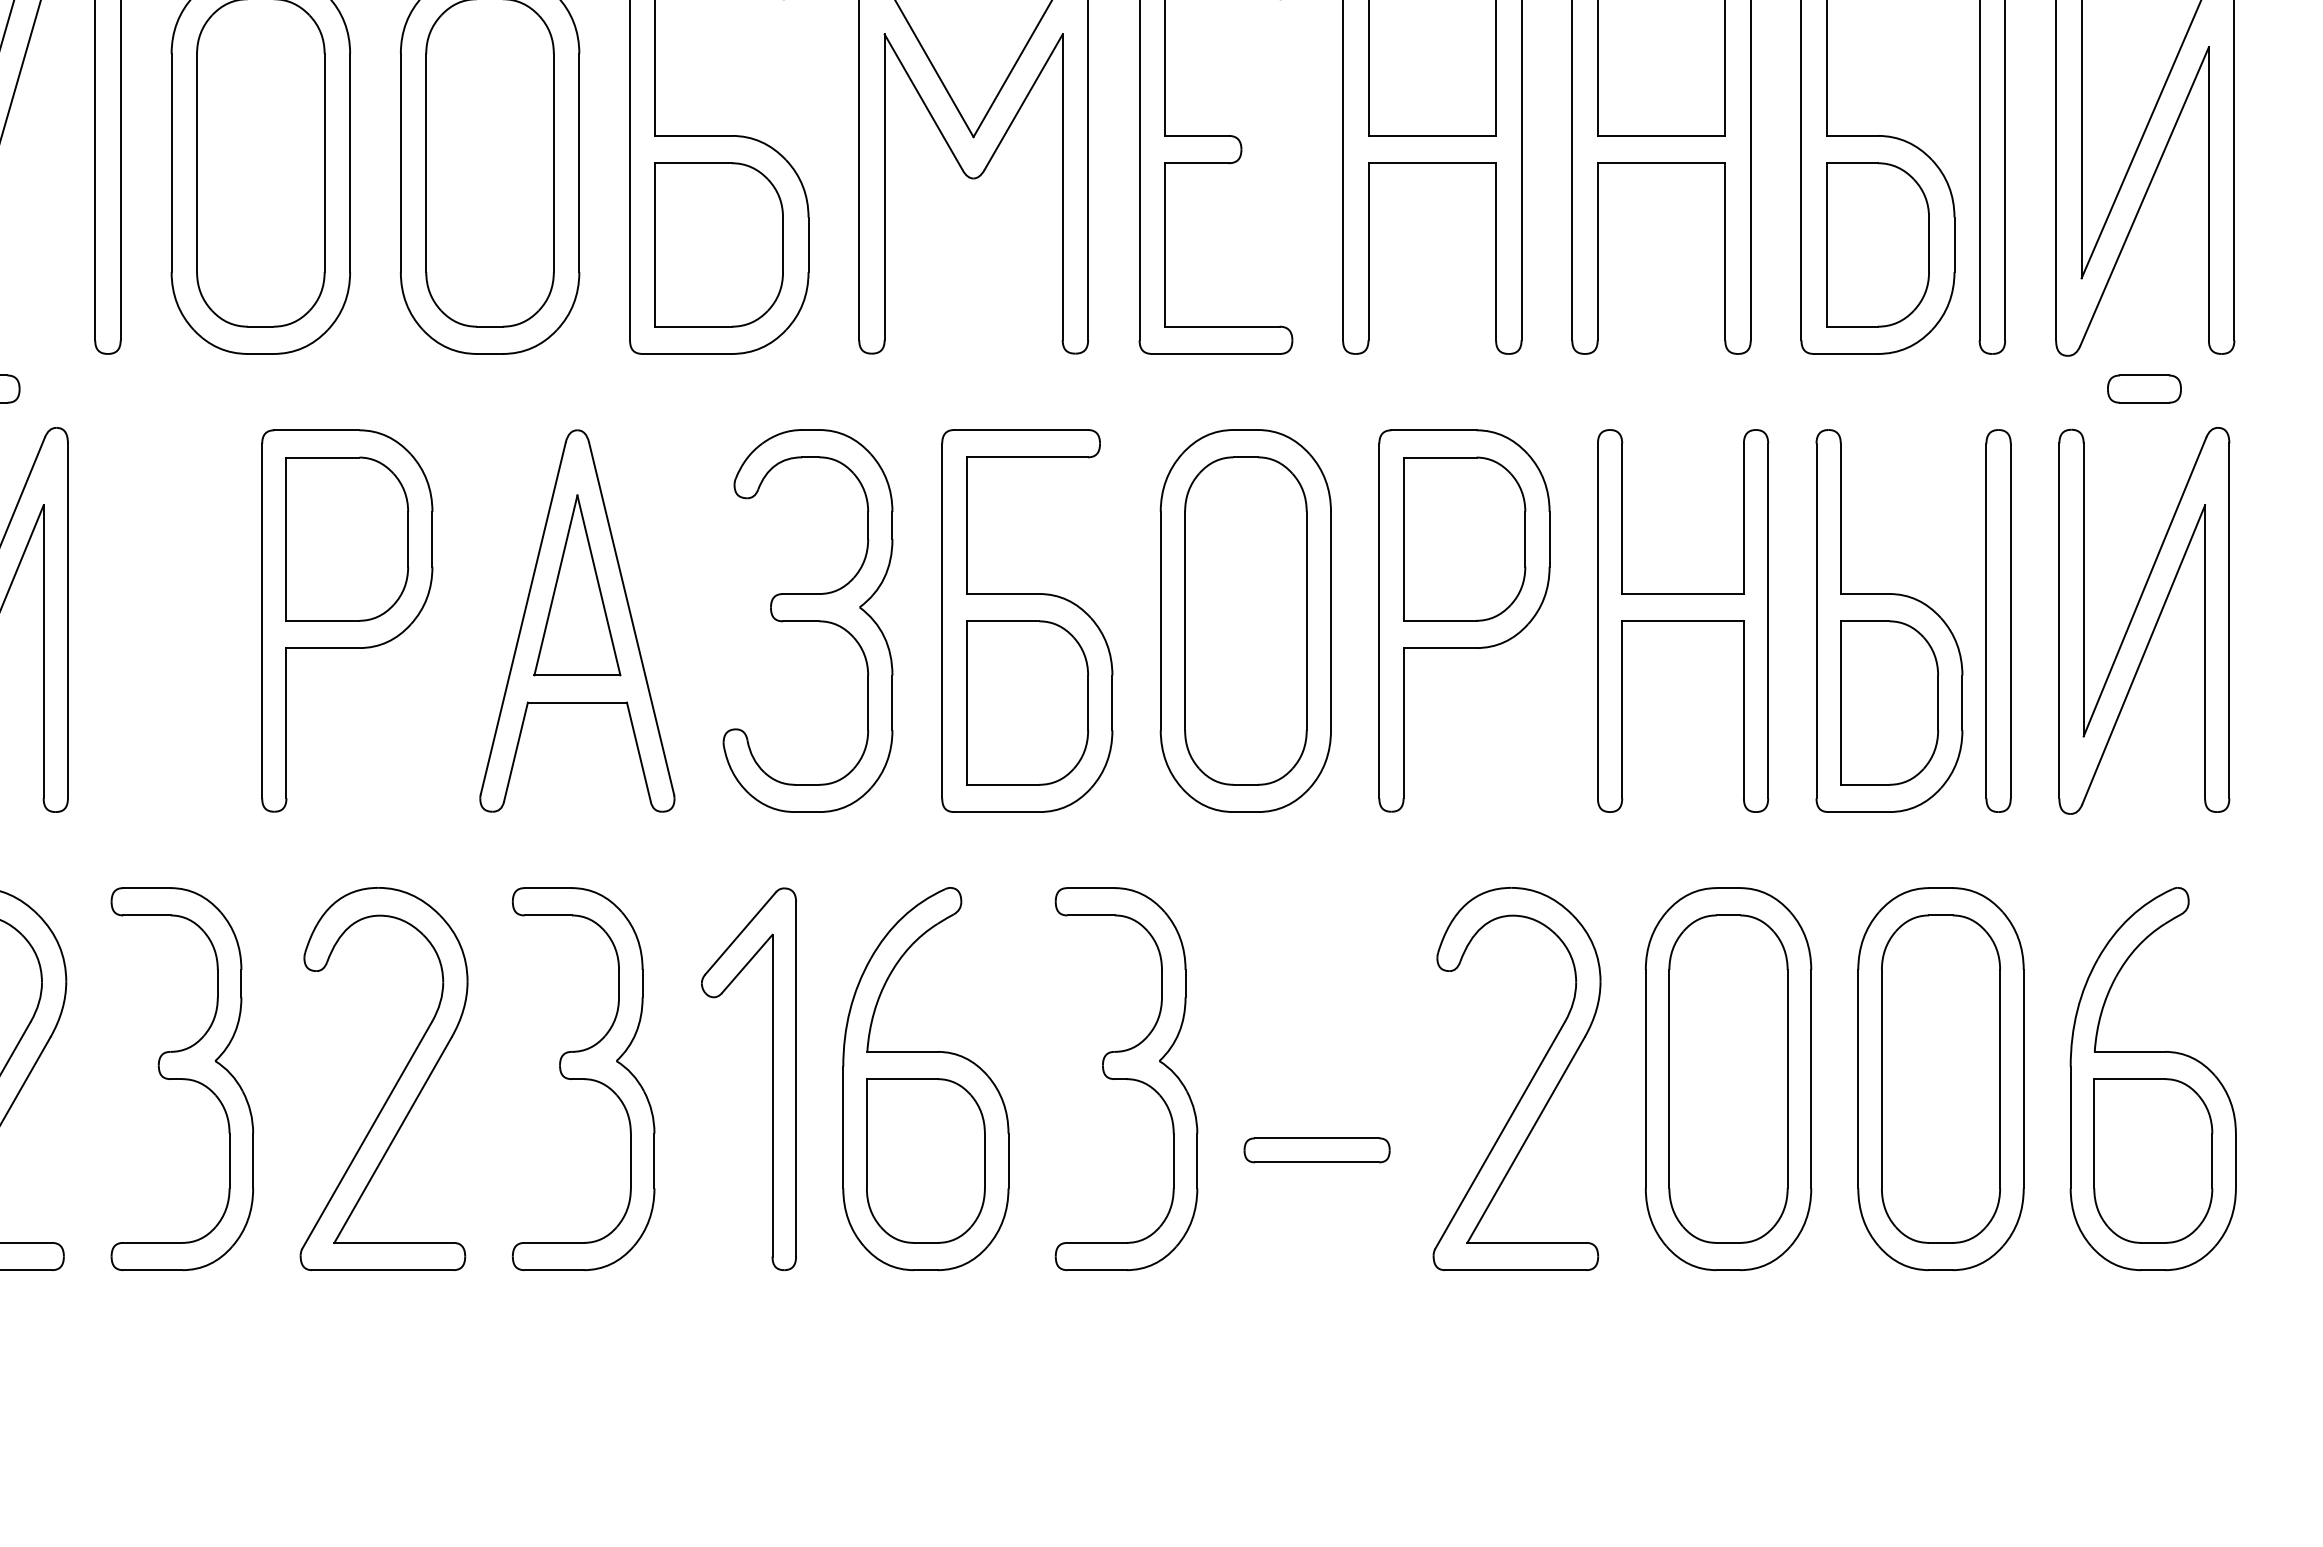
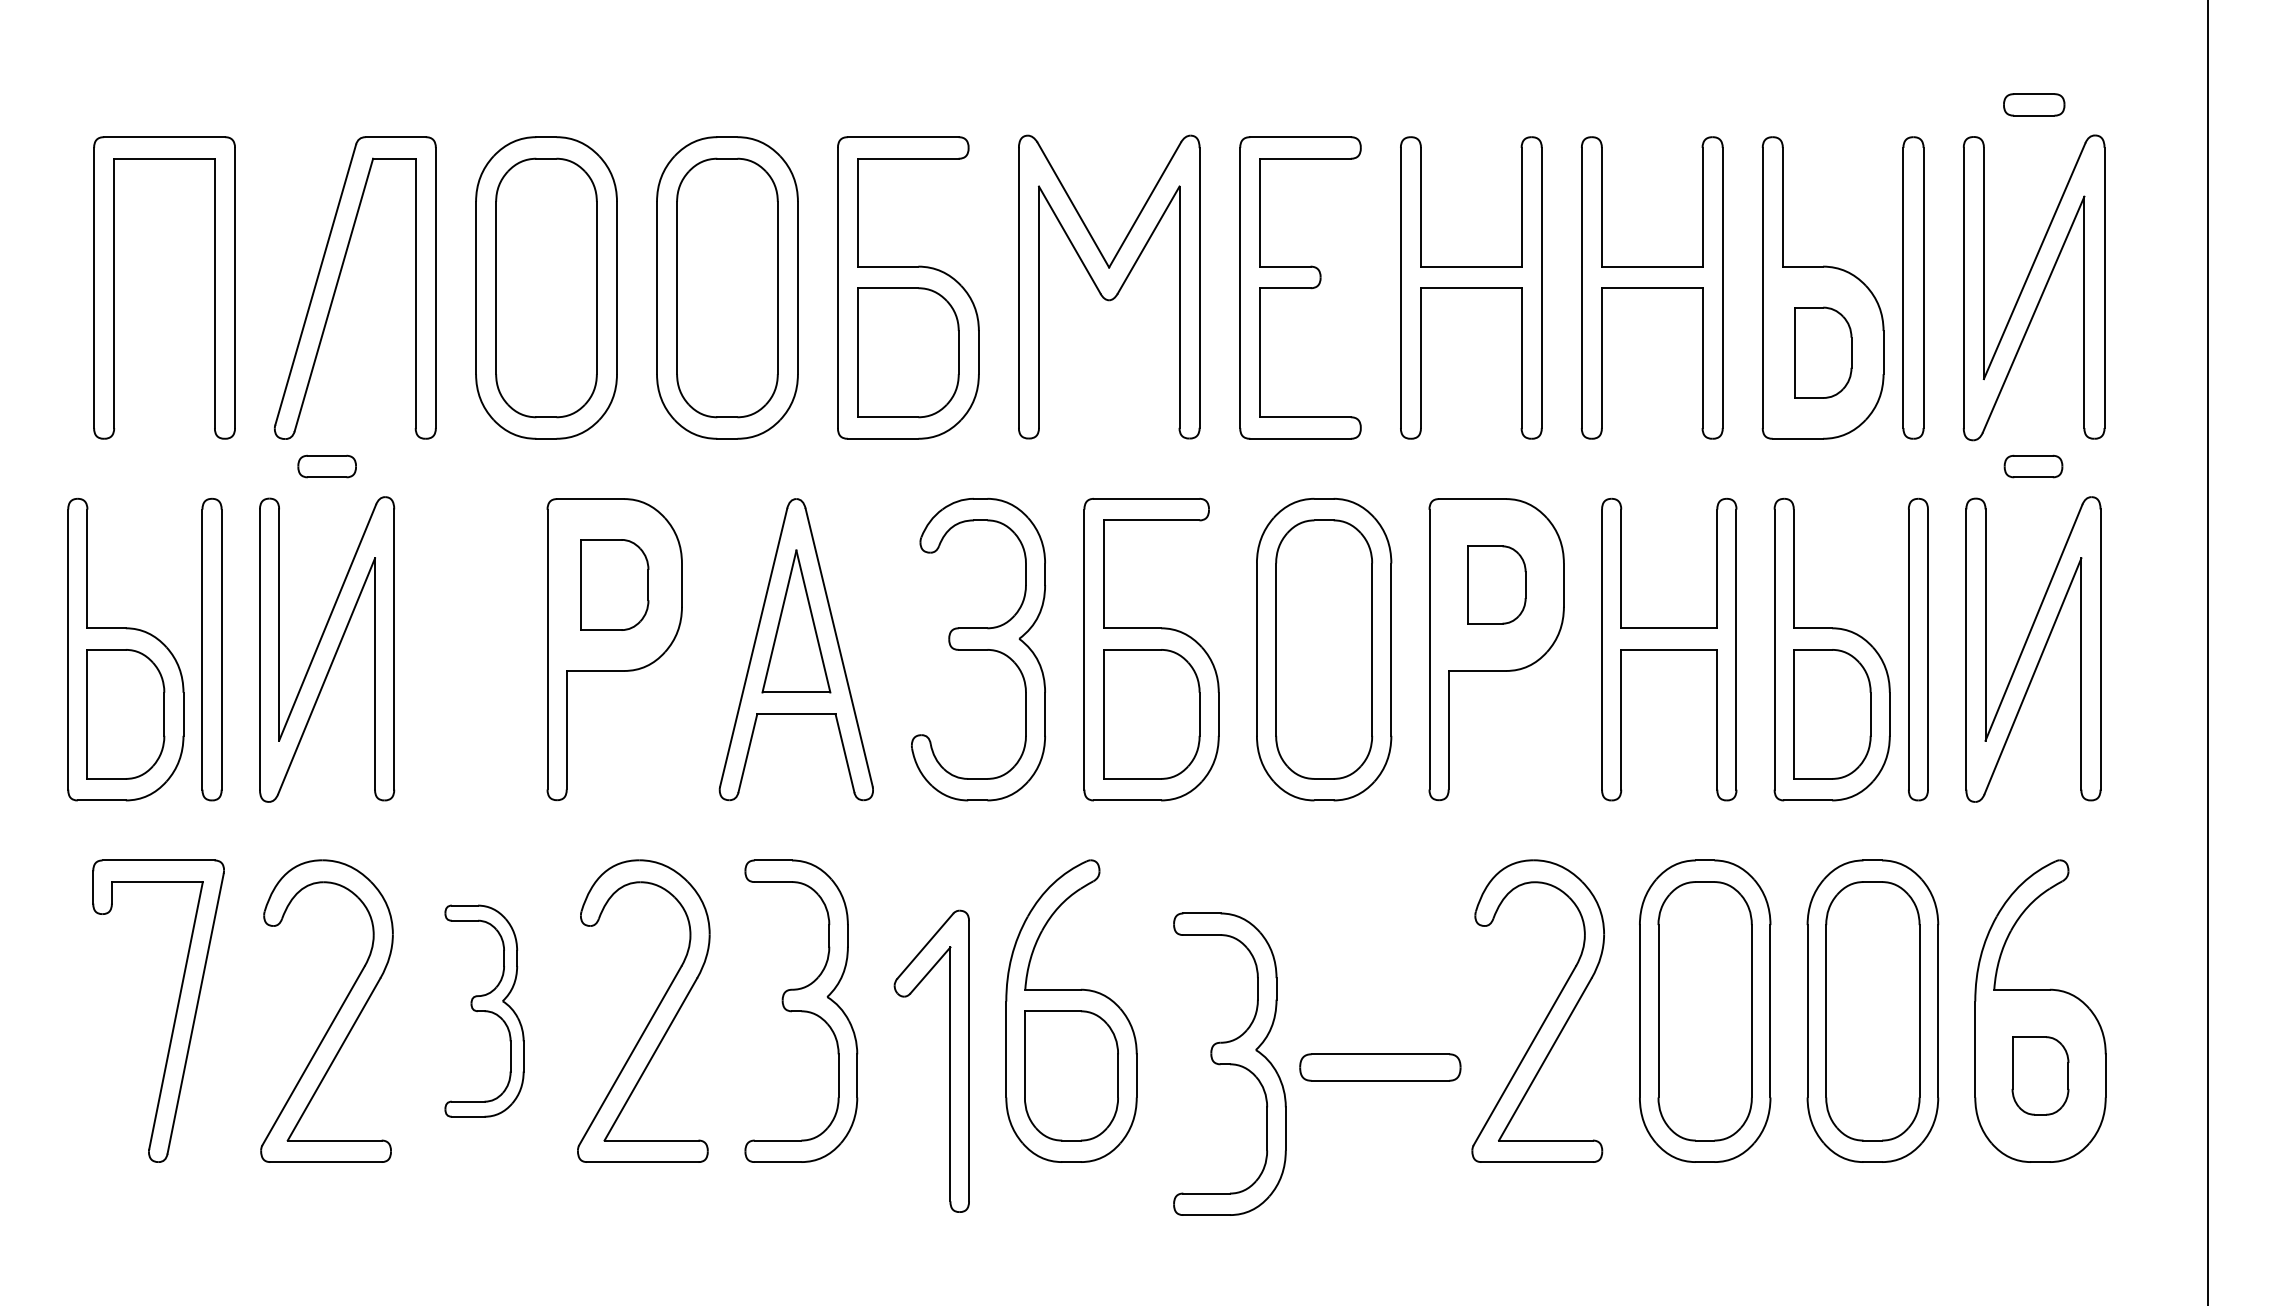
part: (1878, 244) -> (1823, 352), size x0.7
part: (346, 538) -> (614, 584), size x0.7
part: (1464, 538) -> (1496, 584), size x0.6
part: (182, 1078) -> (484, 1010), size x0.7
part: (771, 1078) -> (949, 1060), moved
part: (1125, 1078) -> (1229, 1063), moved
part: (1317, 1150) -> (1380, 1067), size x1.4
part: (2153, 1160) -> (2040, 1075), size x0.6

